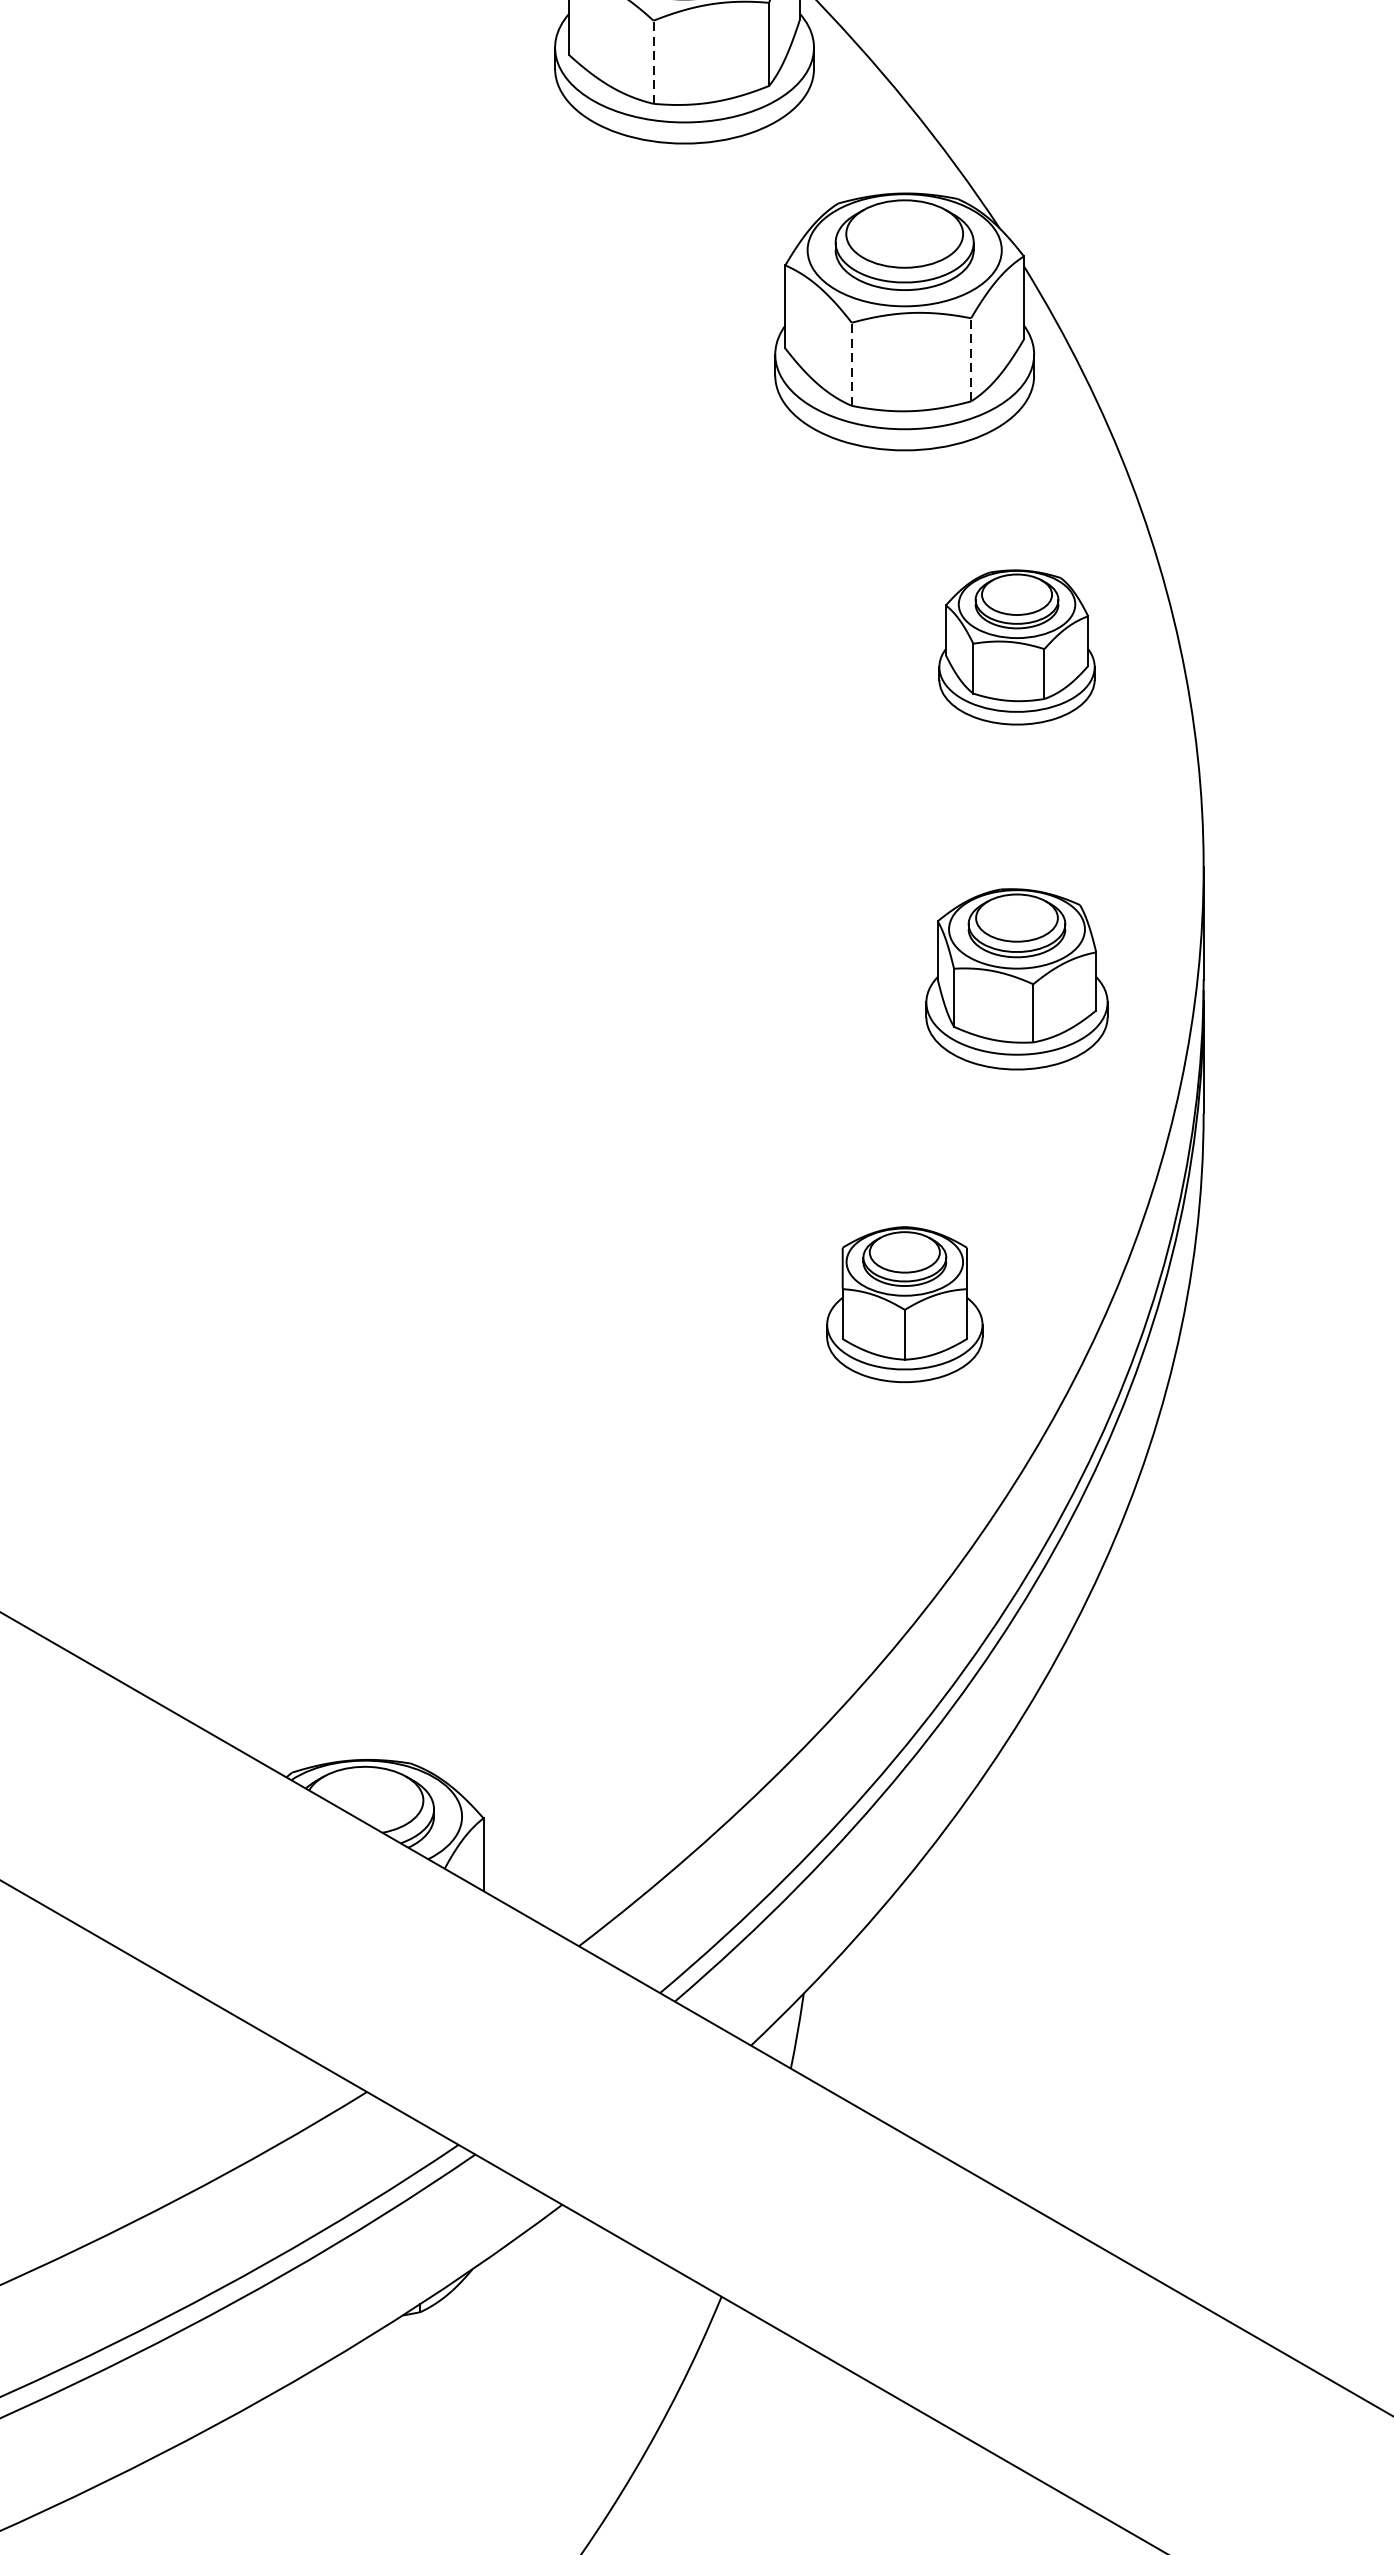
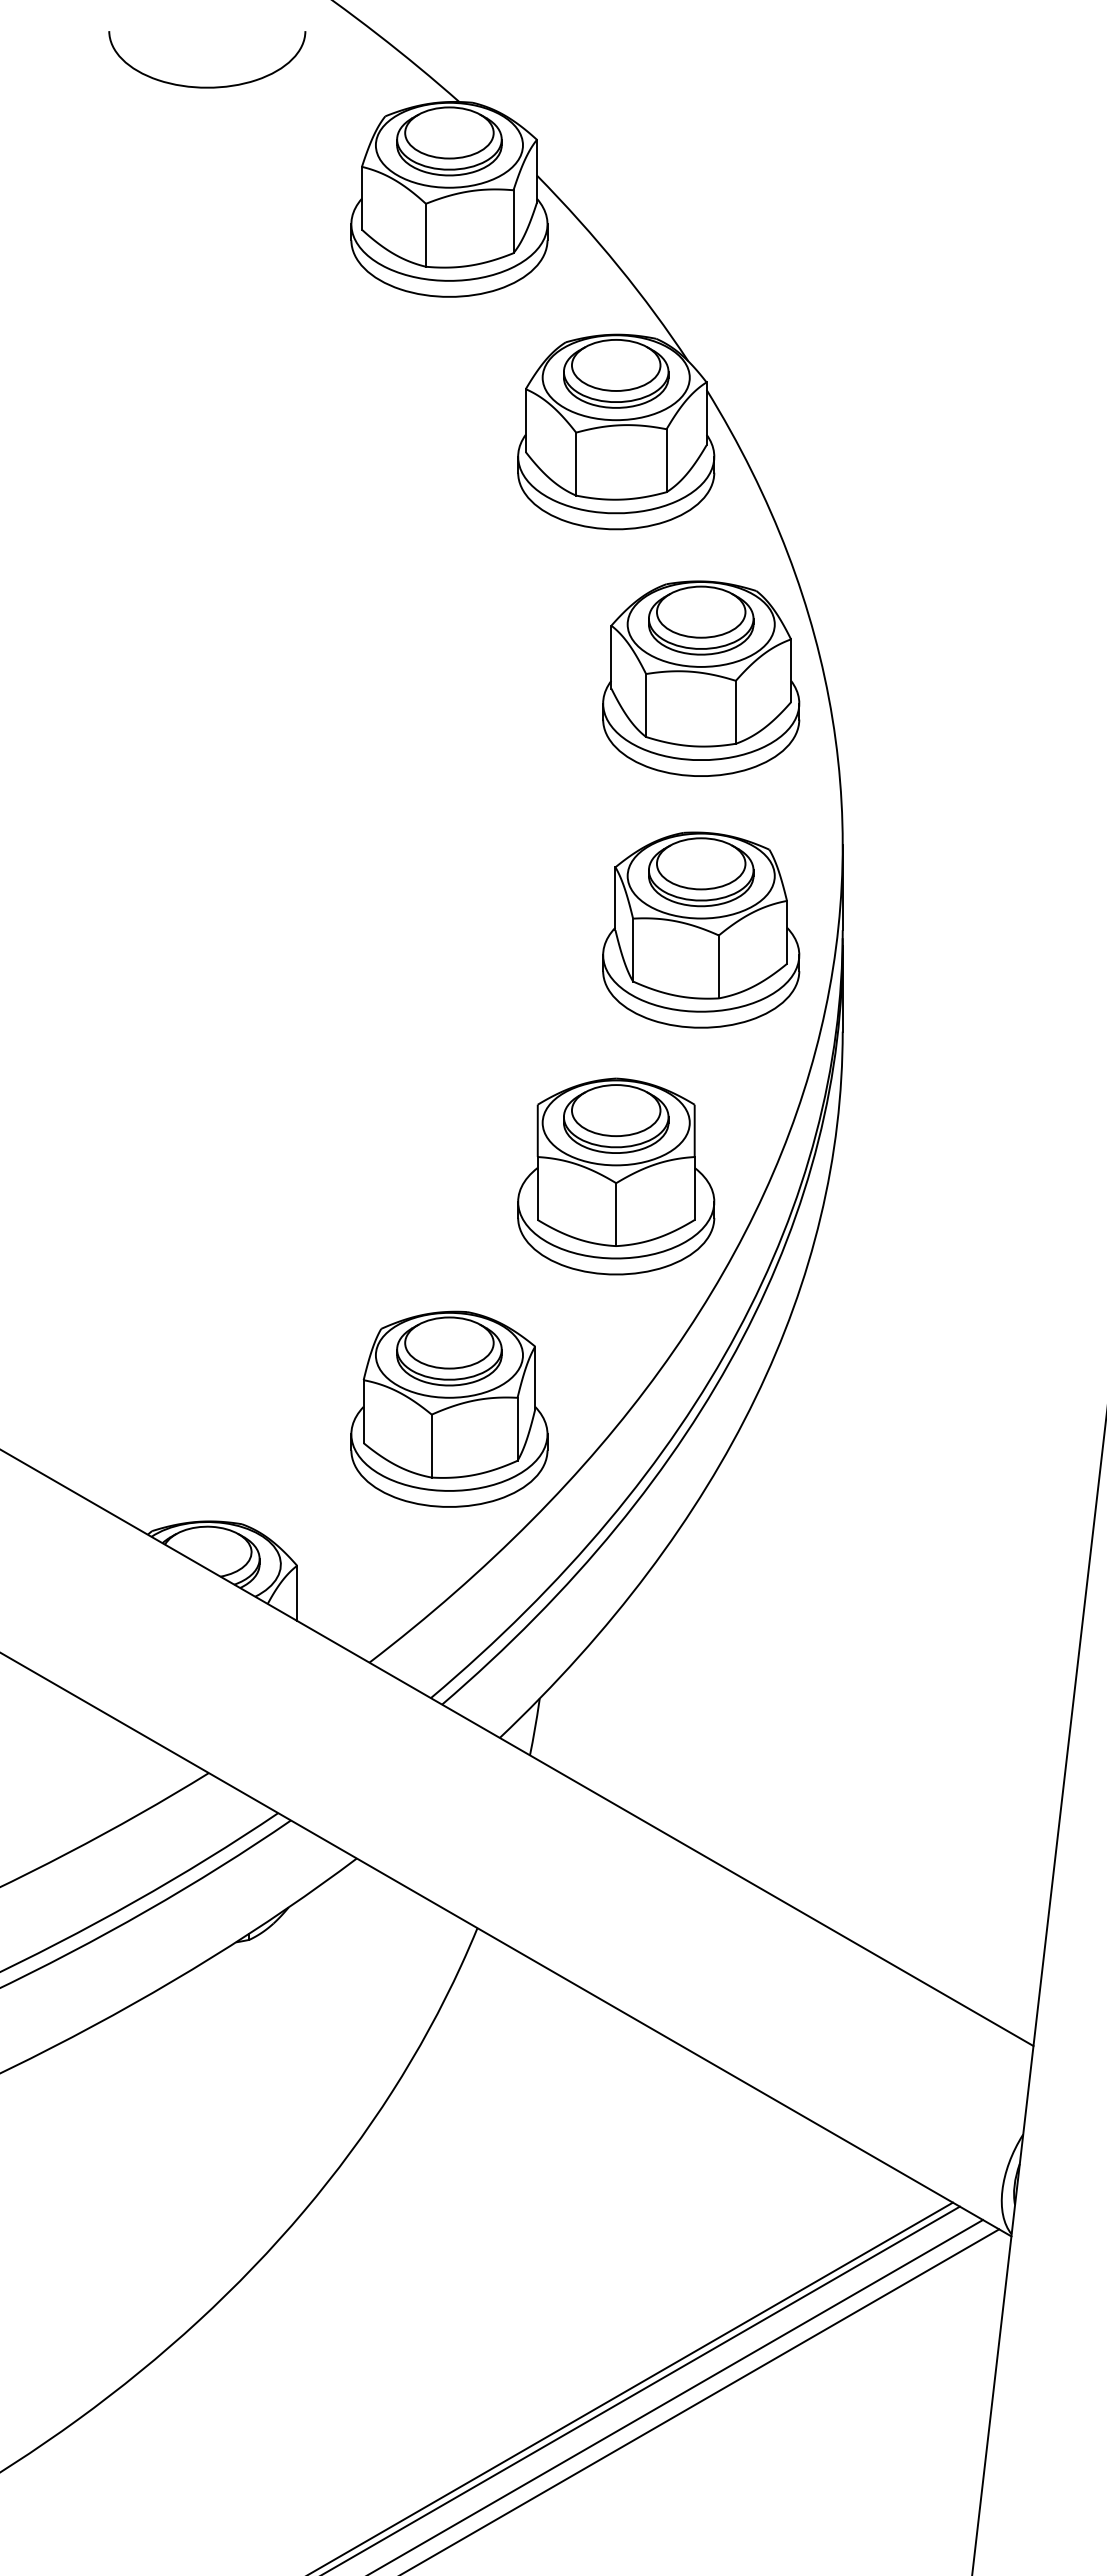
line: (652, 61) -> (425, 234), dashed -> solid
line: (971, 359) -> (666, 460), dashed -> solid
line: (852, 363) -> (576, 463), dashed -> solid
part: (1017, 647) -> (701, 678), size x1.67
part: (1017, 978) -> (701, 929), size x1.43
part: (905, 1304) -> (616, 1176), size x1.67
part: (684, 1610) -> (449, 1408), added

